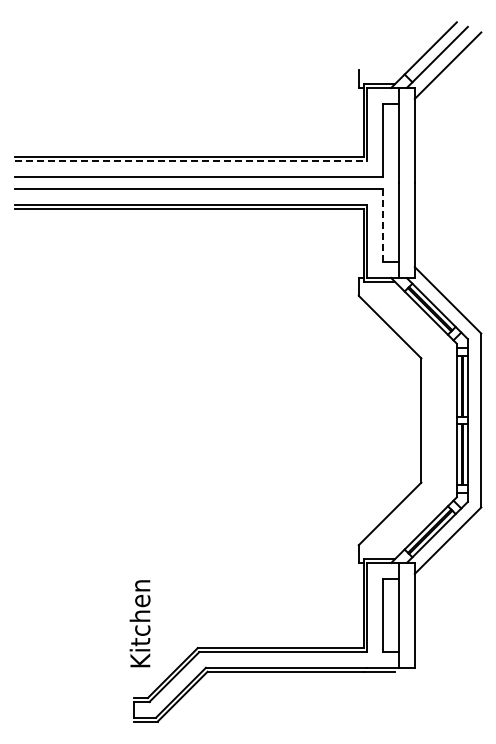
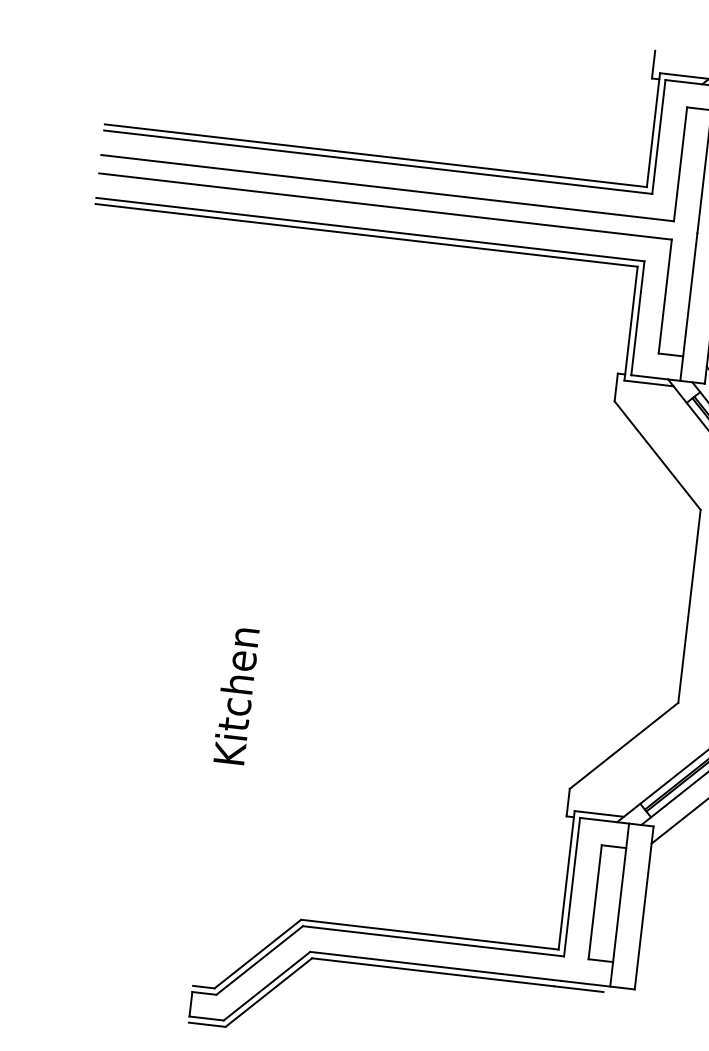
line: (191, 161) -> (378, 162), dashed -> solid
line: (383, 225) -> (665, 296), dashed -> solid
text: (139, 623) -> (235, 695), moved

